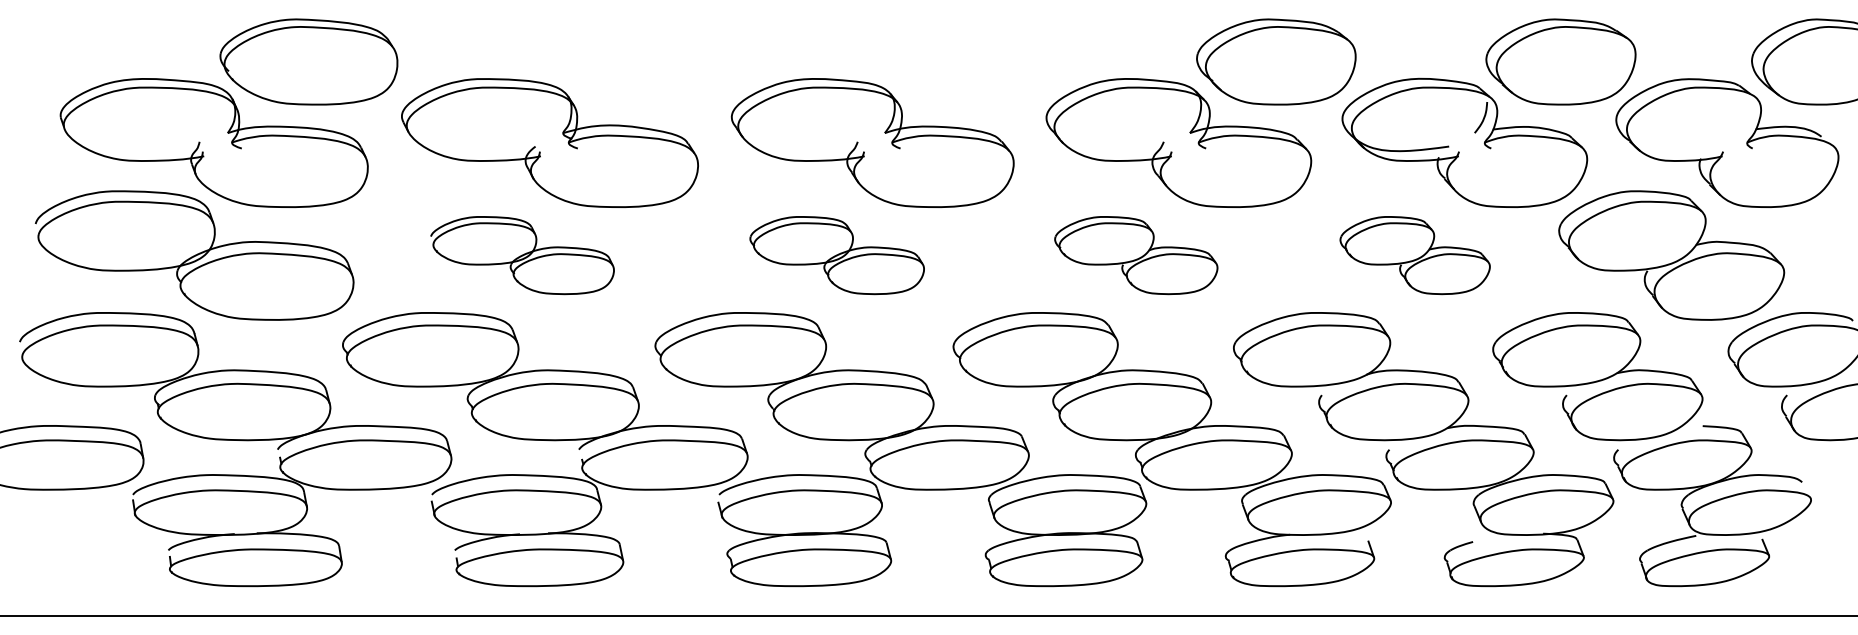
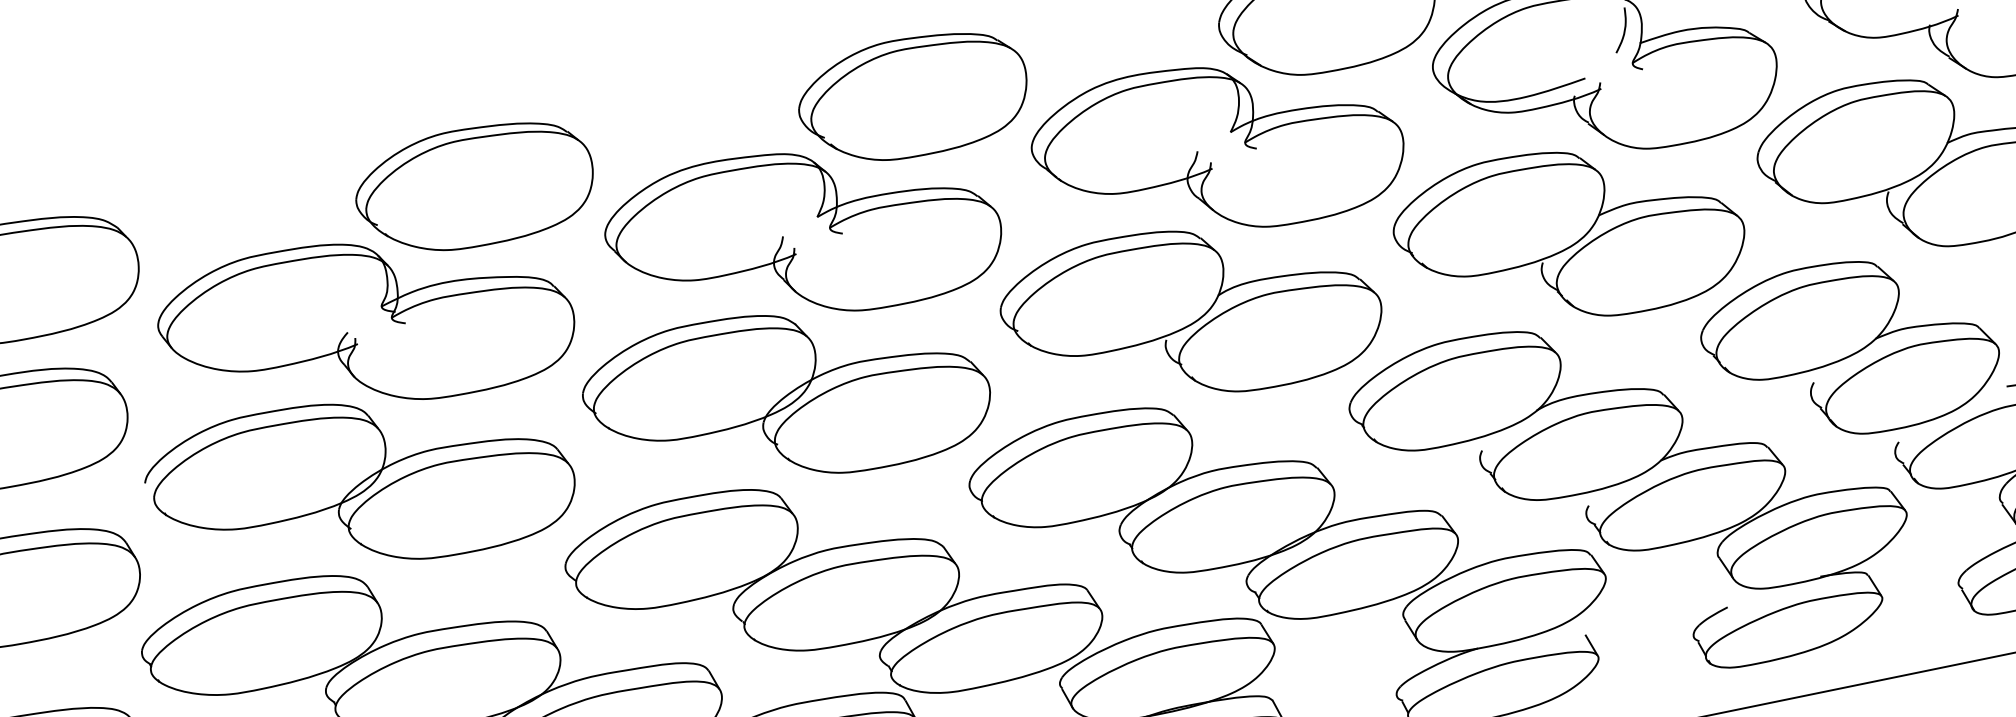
part: (646, 61) -> (474, 186), added
part: (970, 61) -> (913, 96), added
part: (522, 255) -> (360, 483), size x1.67
part: (836, 255) -> (785, 396), size x1.67
part: (1136, 255) -> (1192, 312), size x1.67
part: (1414, 255) -> (1568, 235), size x1.67

